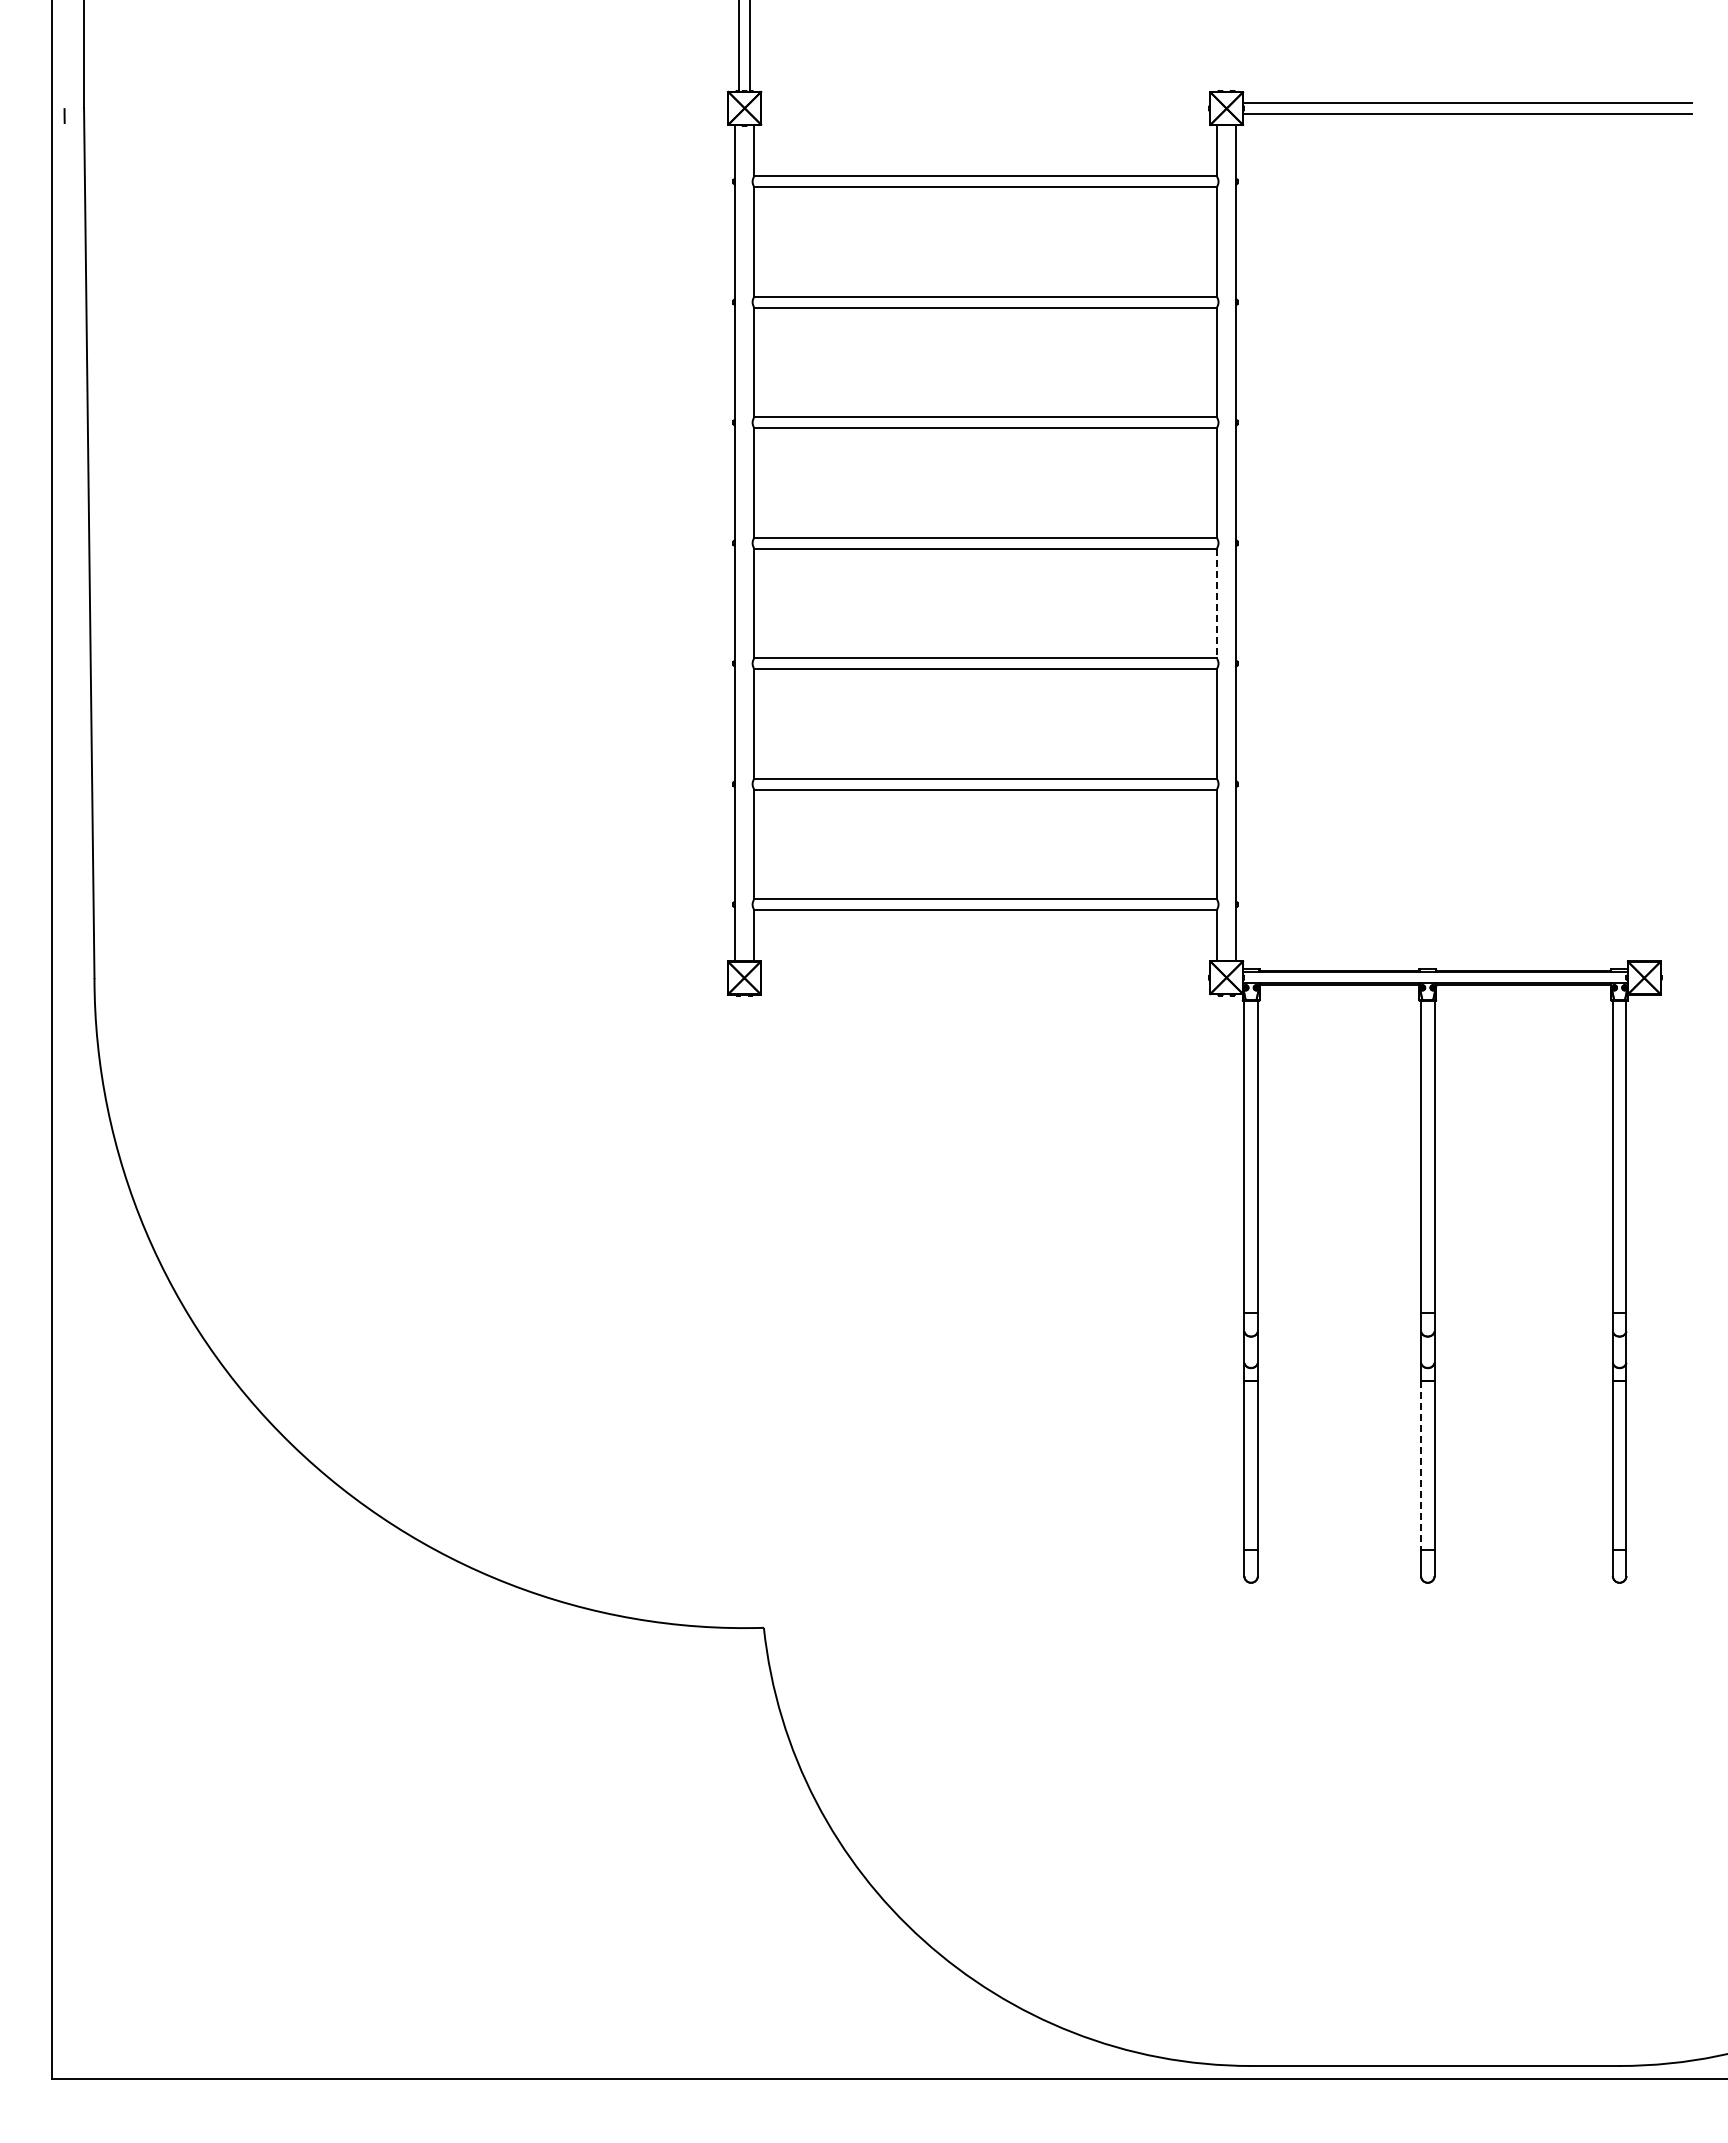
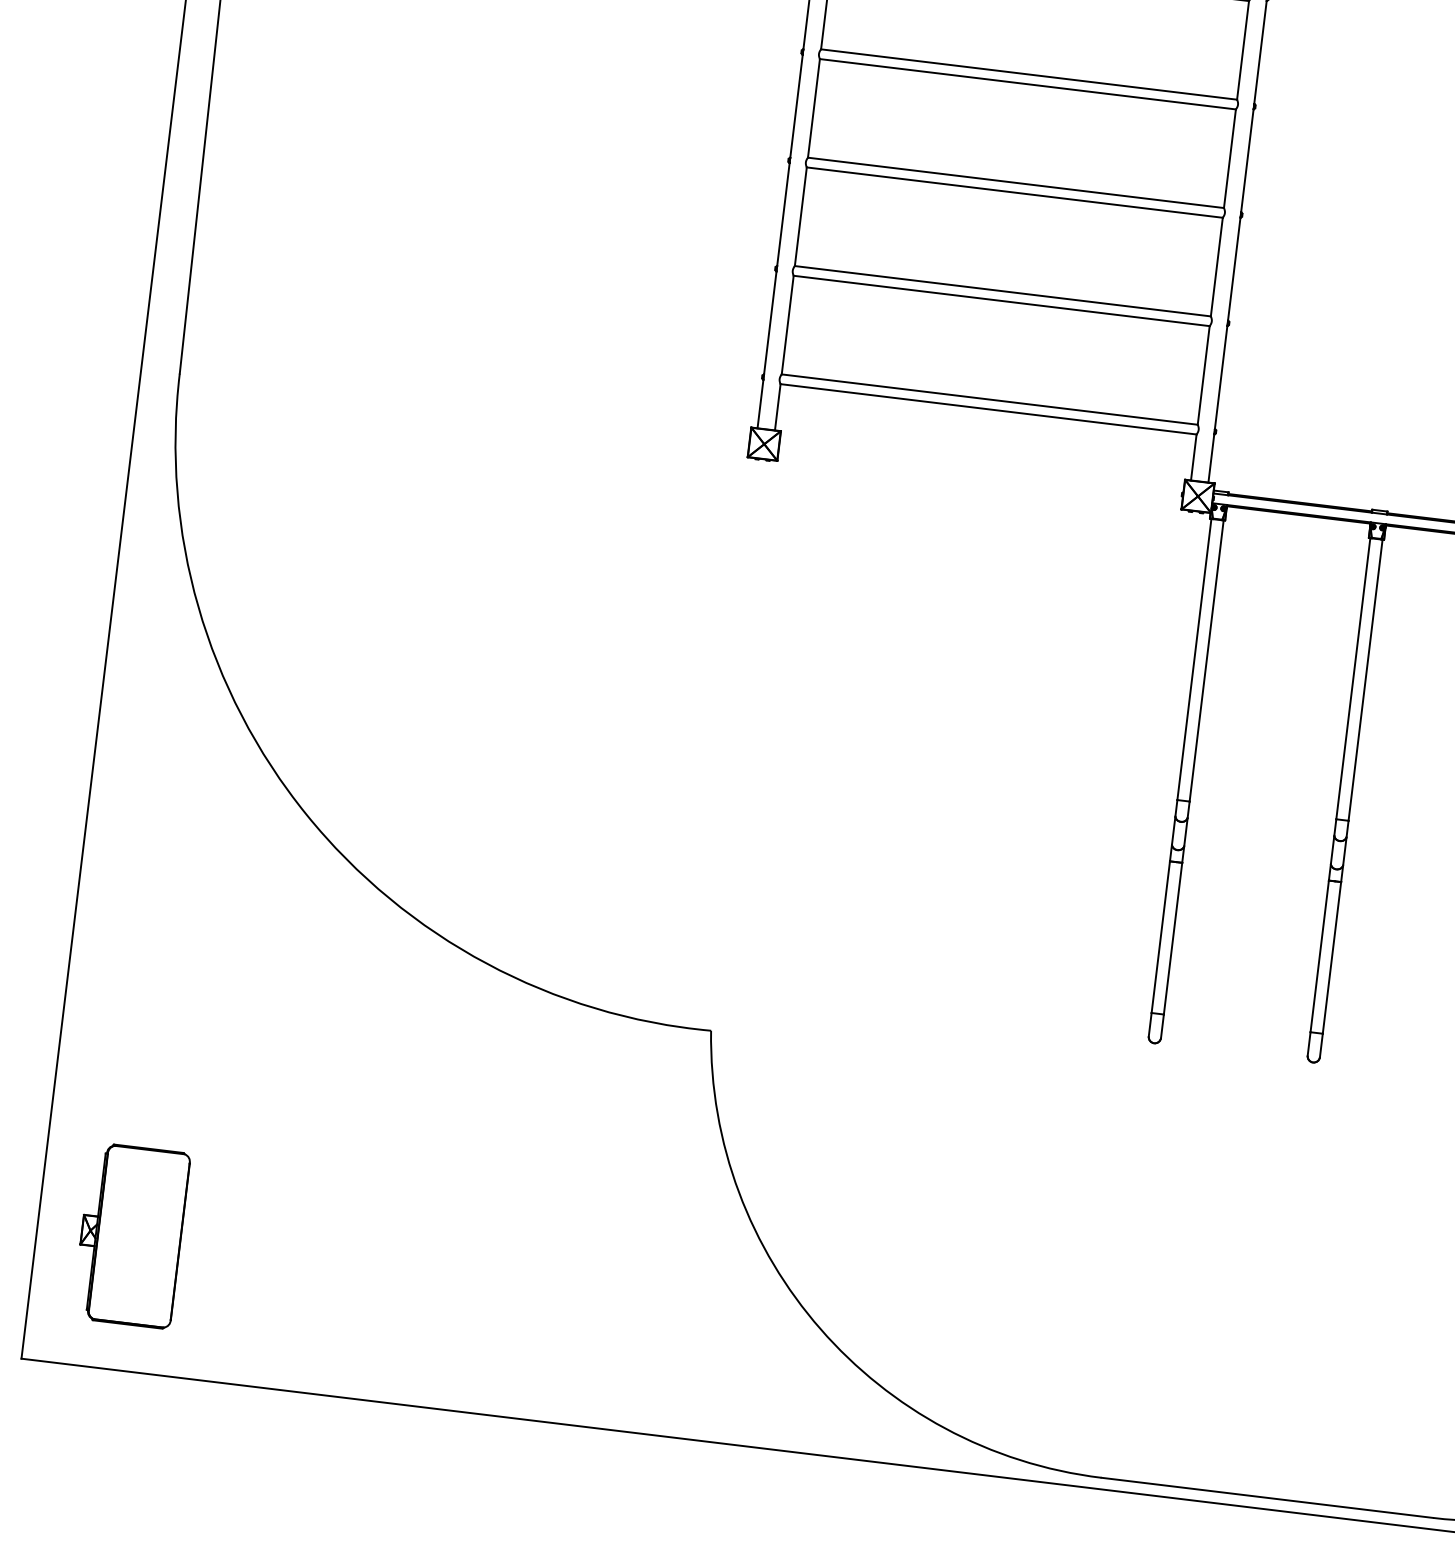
line: (1216, 603) -> (1229, 158), dashed -> solid
line: (1421, 1466) -> (1320, 957), dashed -> solid
part: (155, 1929) -> (131, 1235), added

